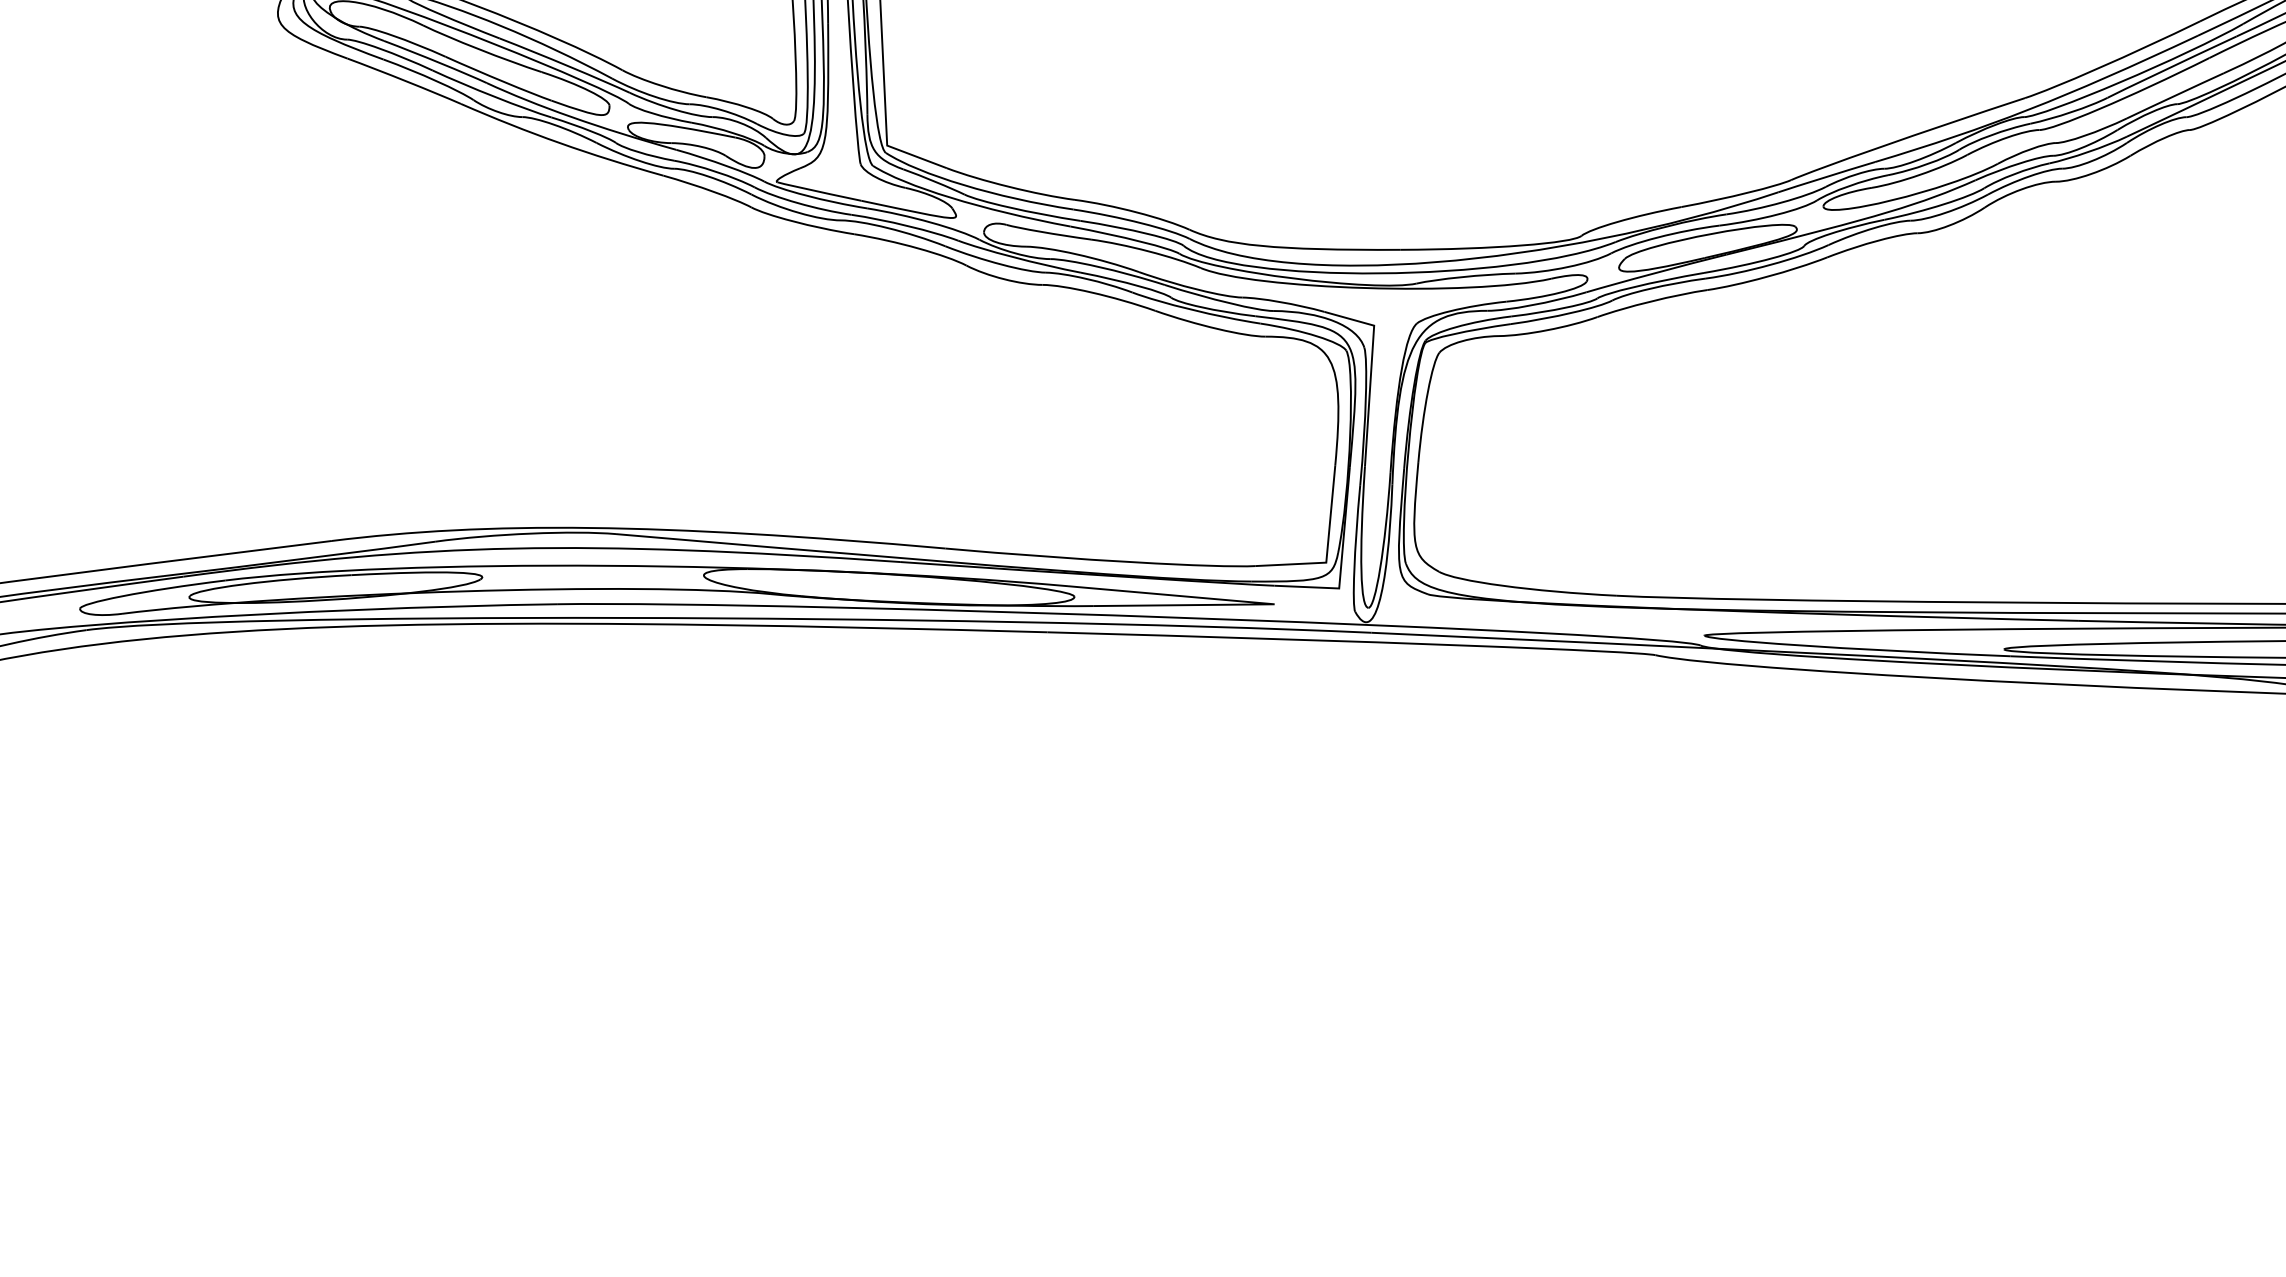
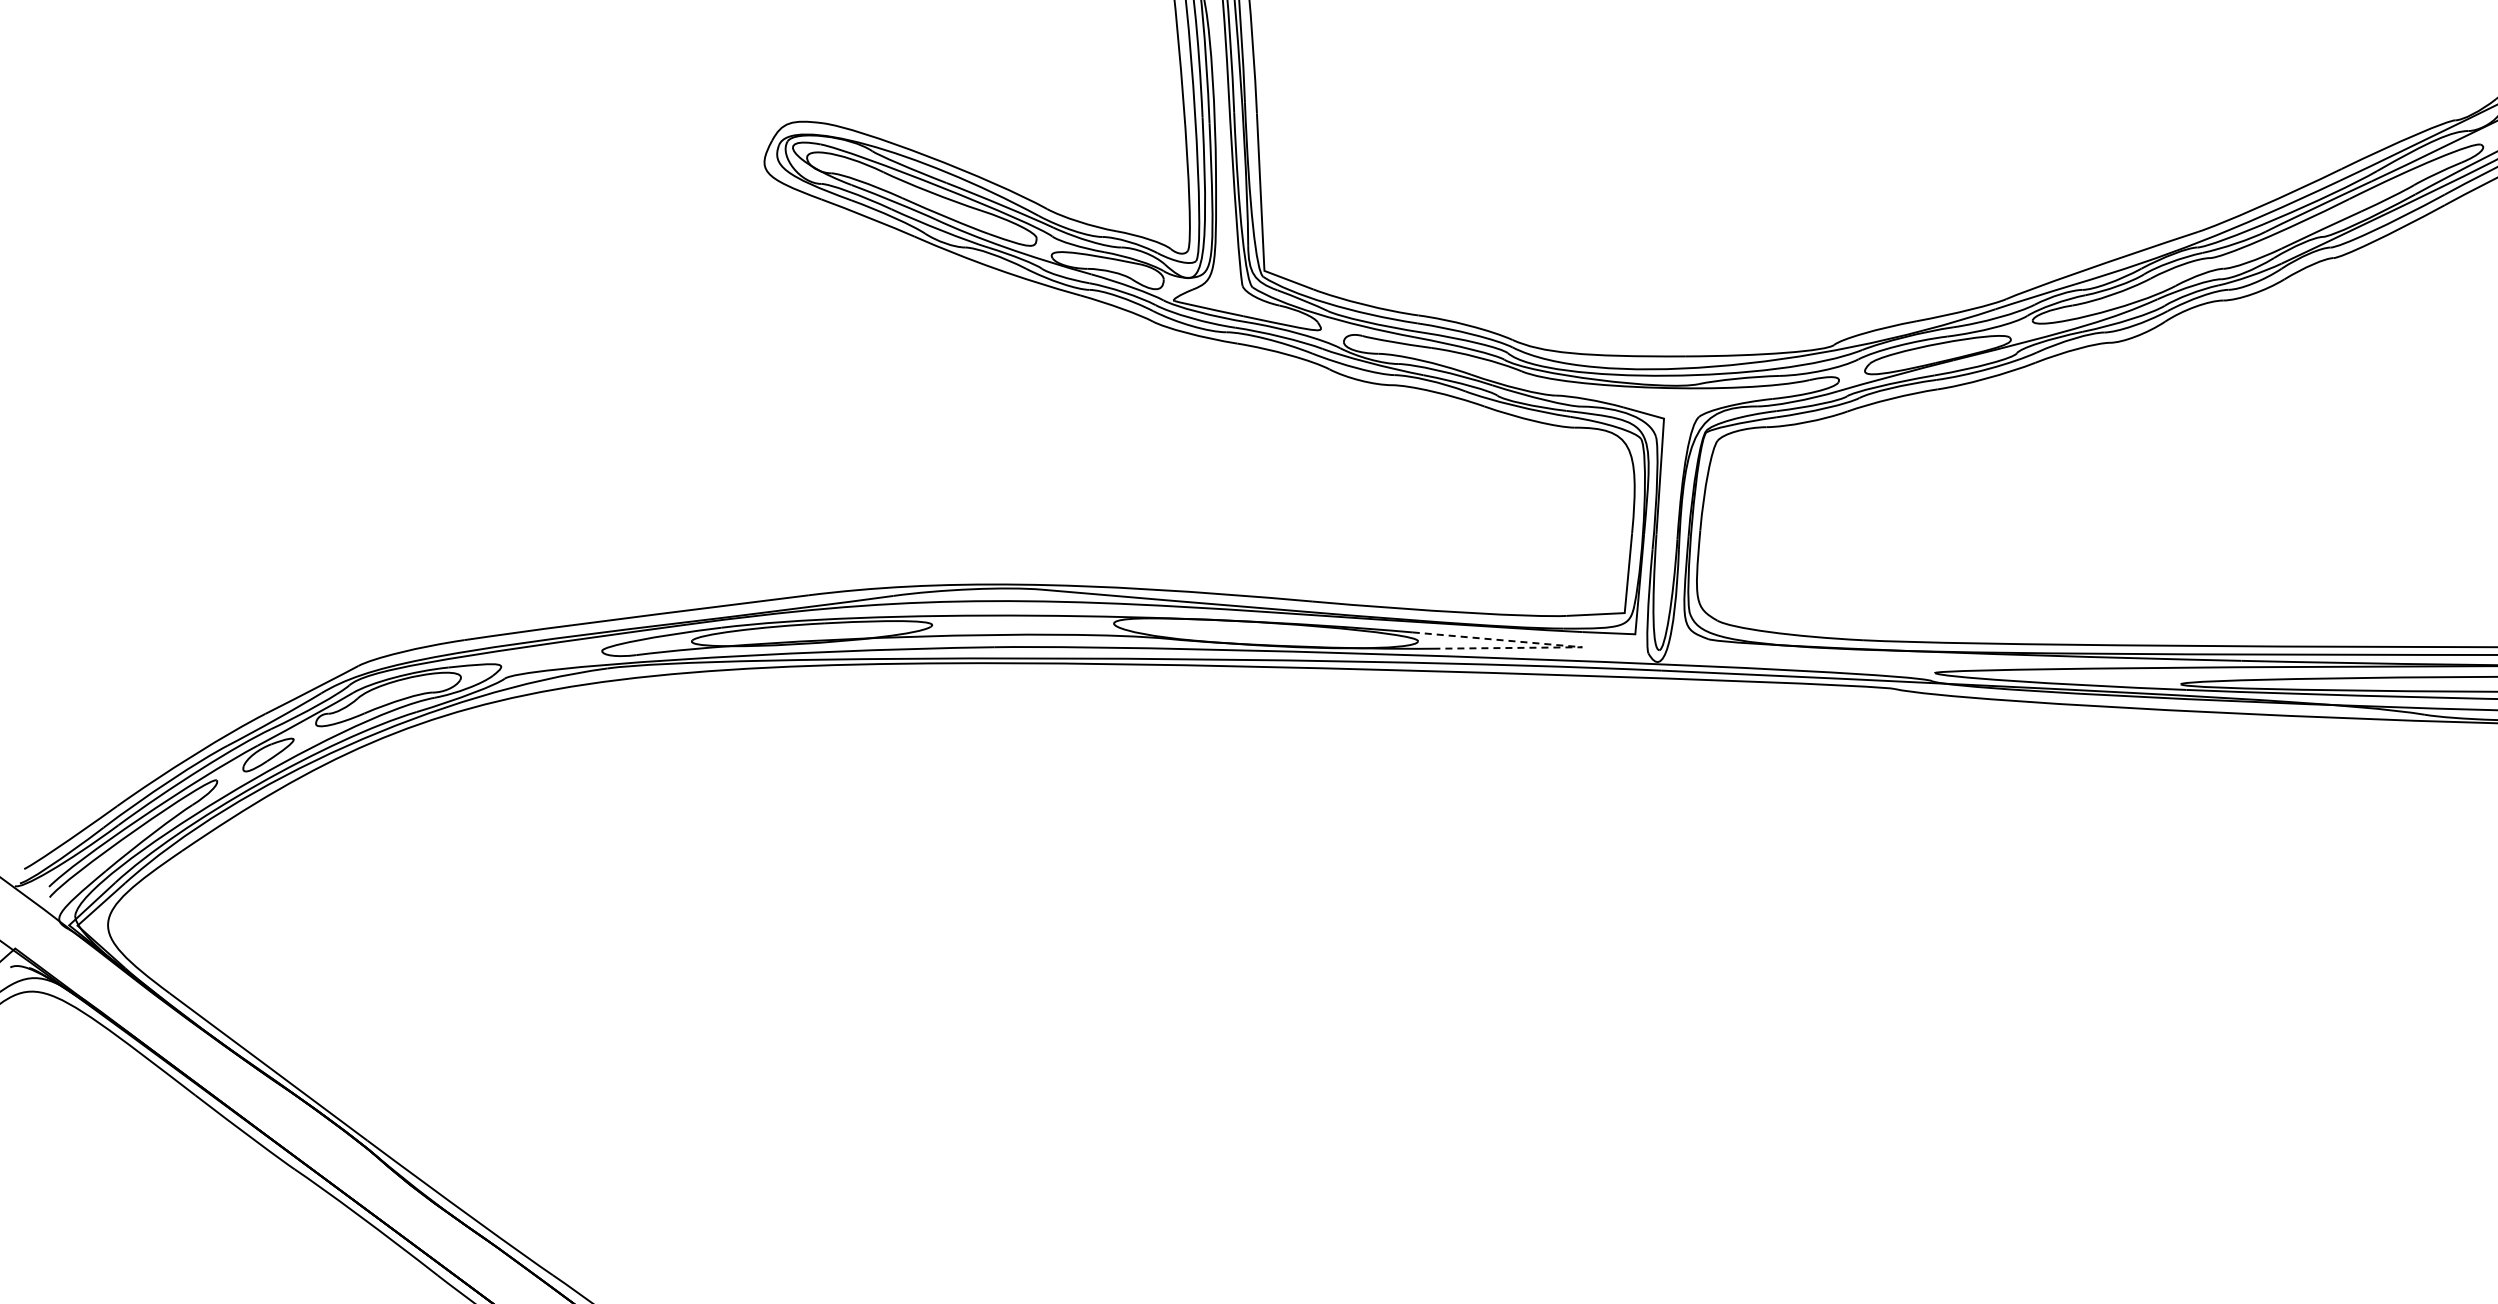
line: (1262, 603) -> (1572, 646), solid -> dashed

